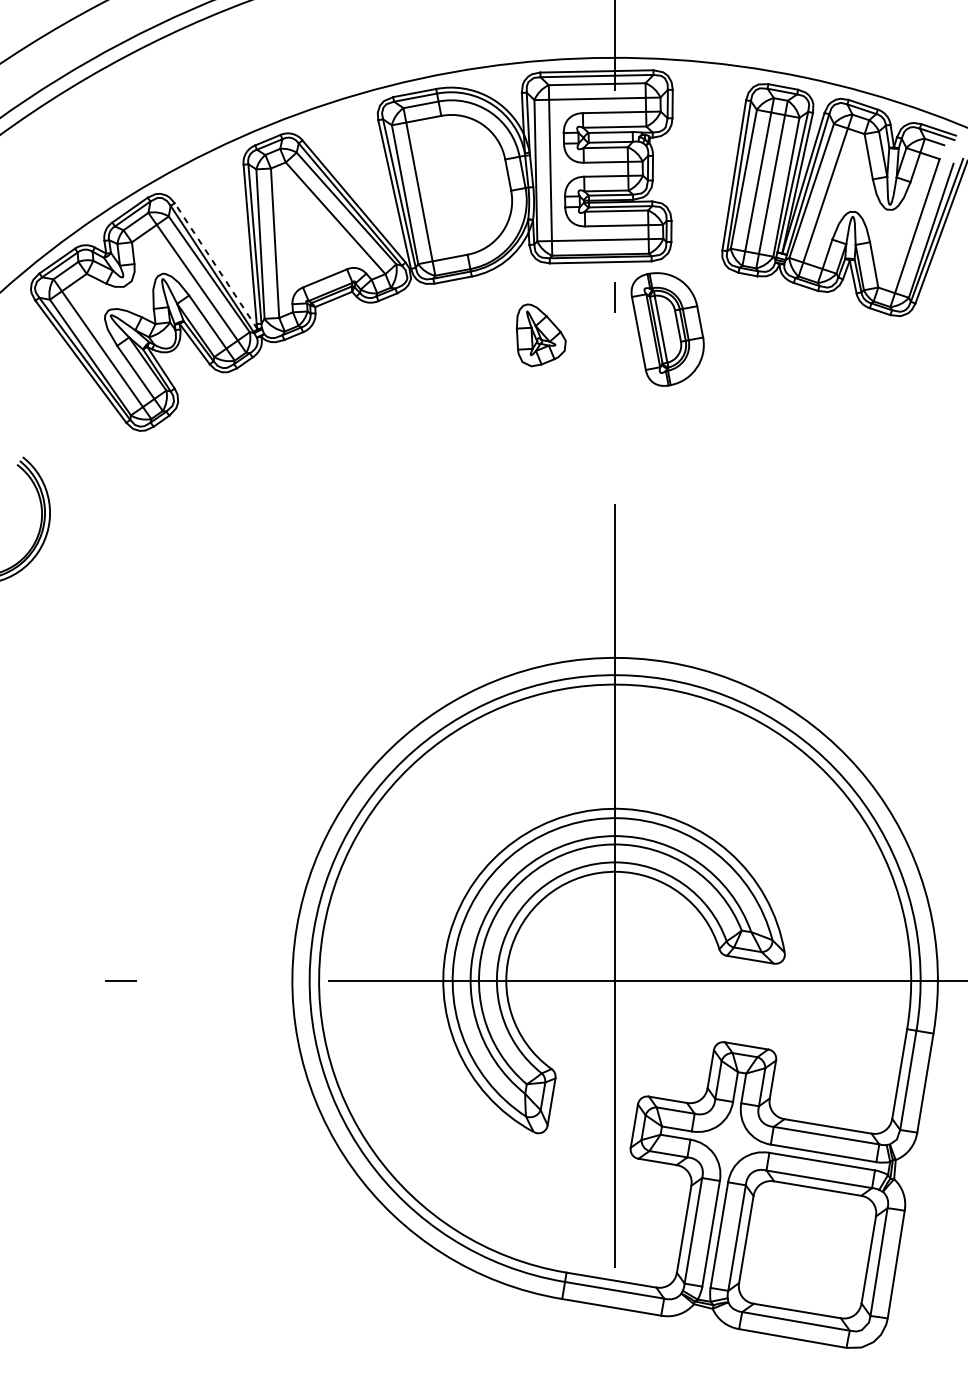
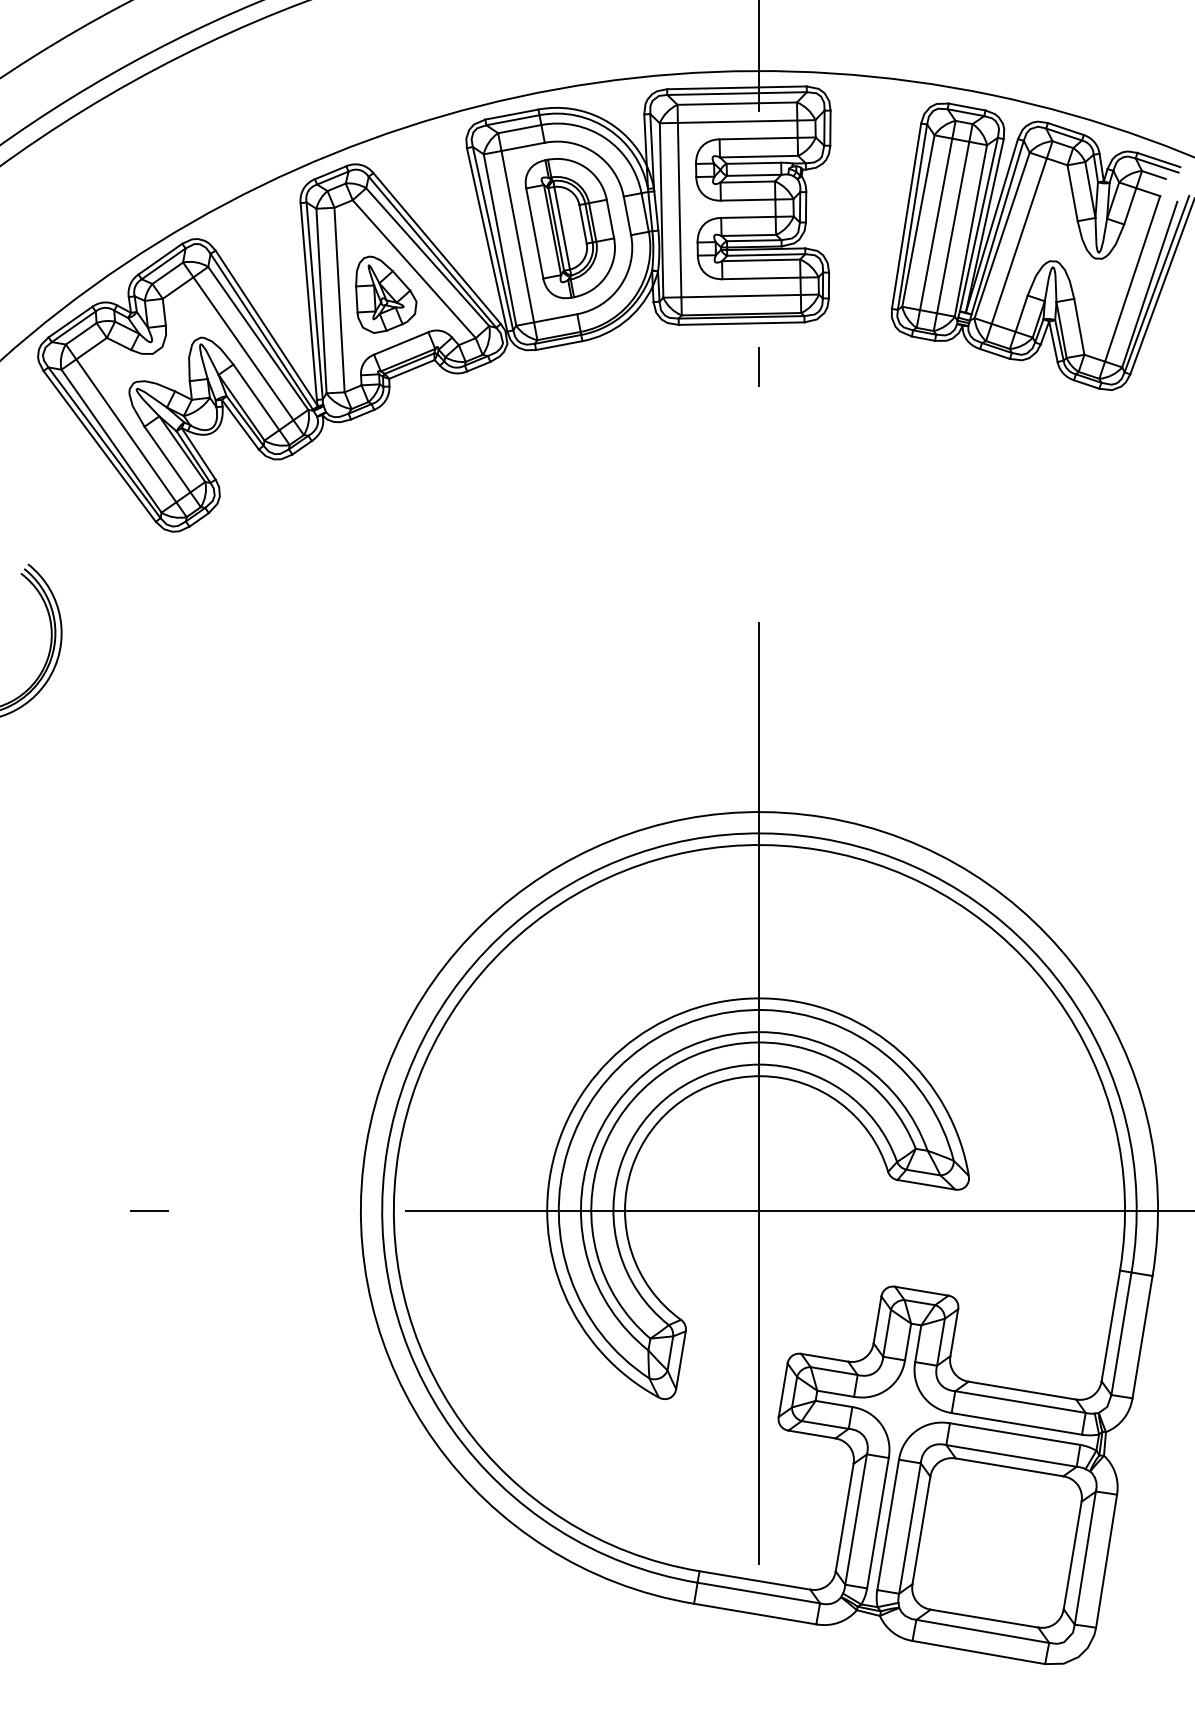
line: (215, 266) -> (266, 328), dashed -> solid
part: (667, 329) -> (569, 228), moved
part: (541, 335) -> (386, 294), moved

